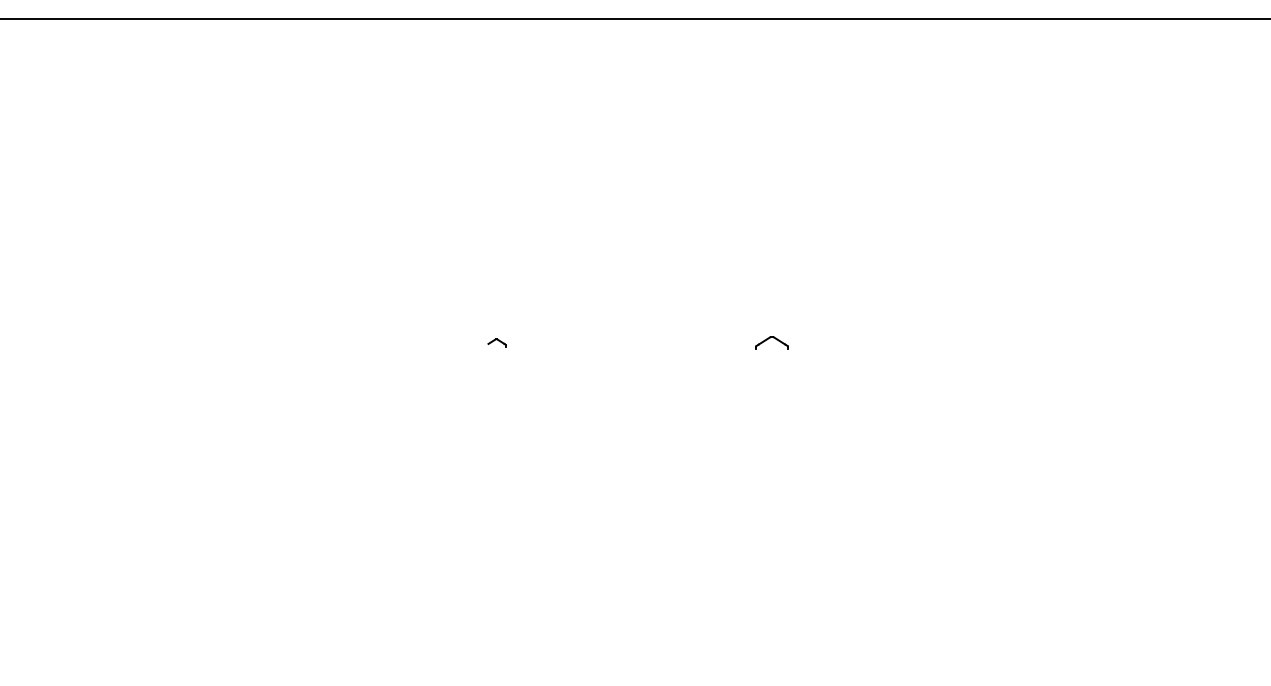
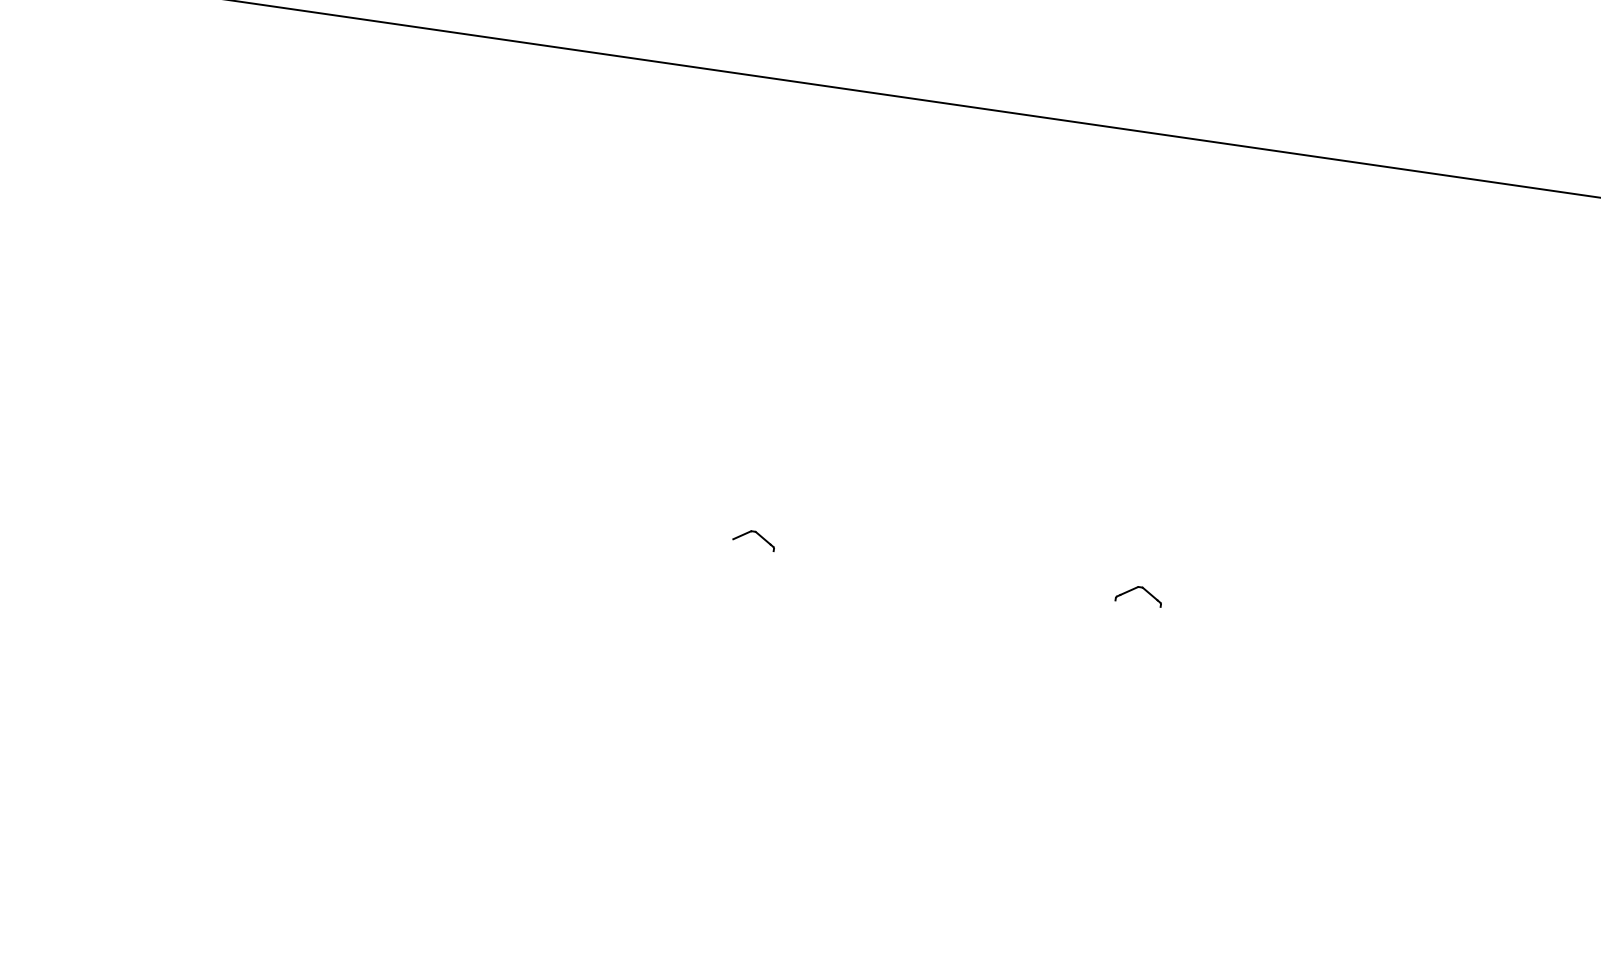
part: (496, 342) -> (752, 539), size x1.67

